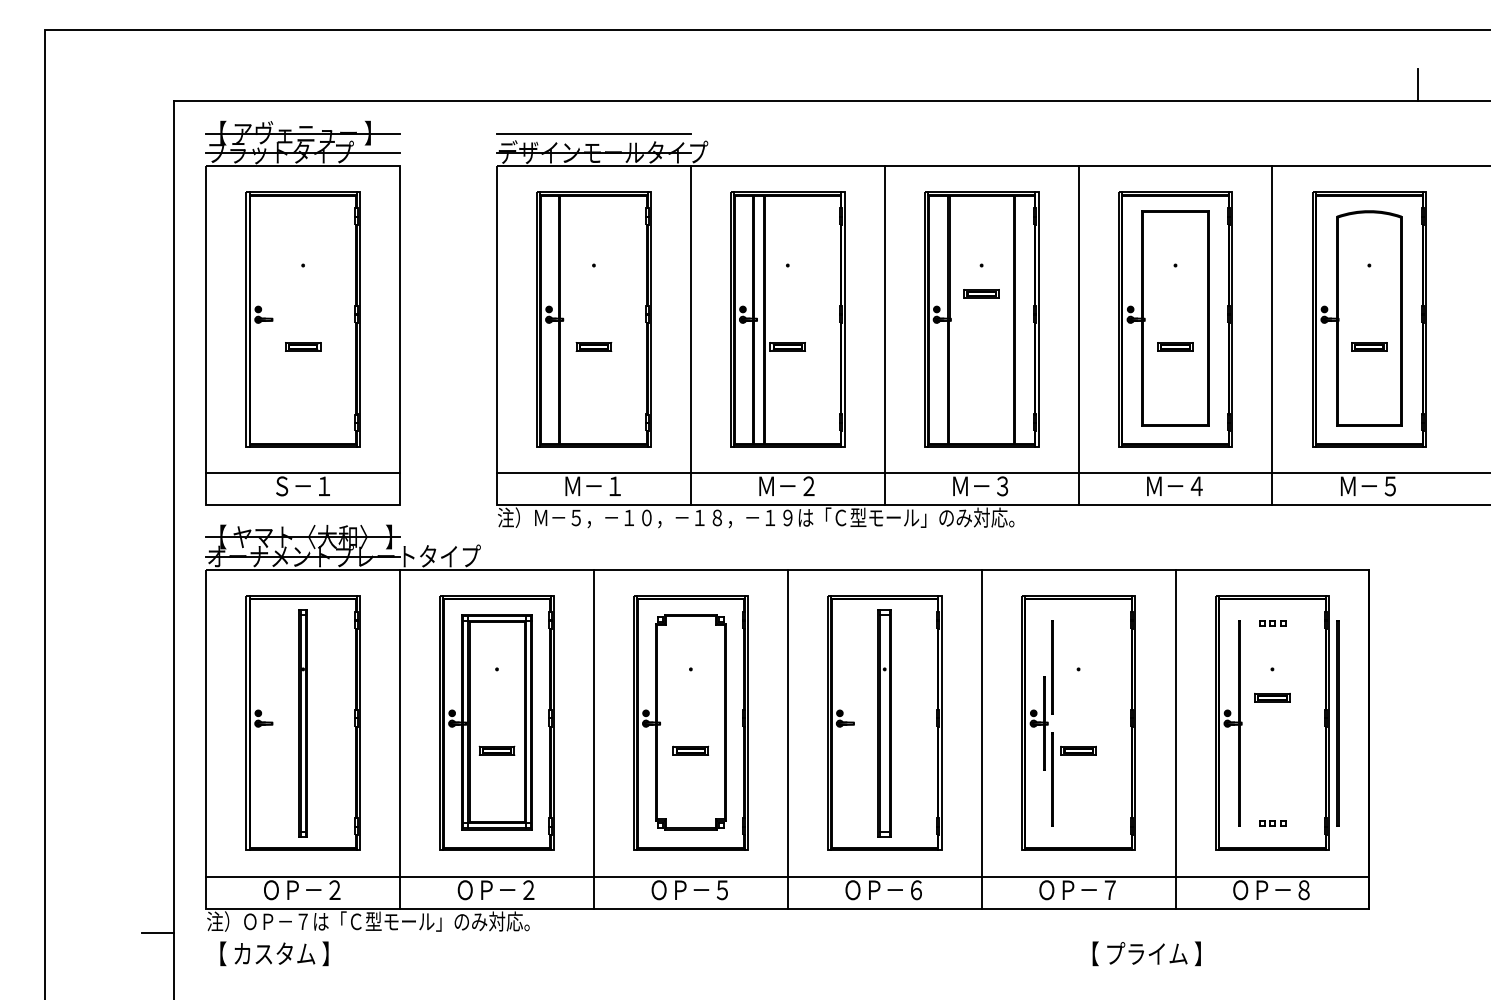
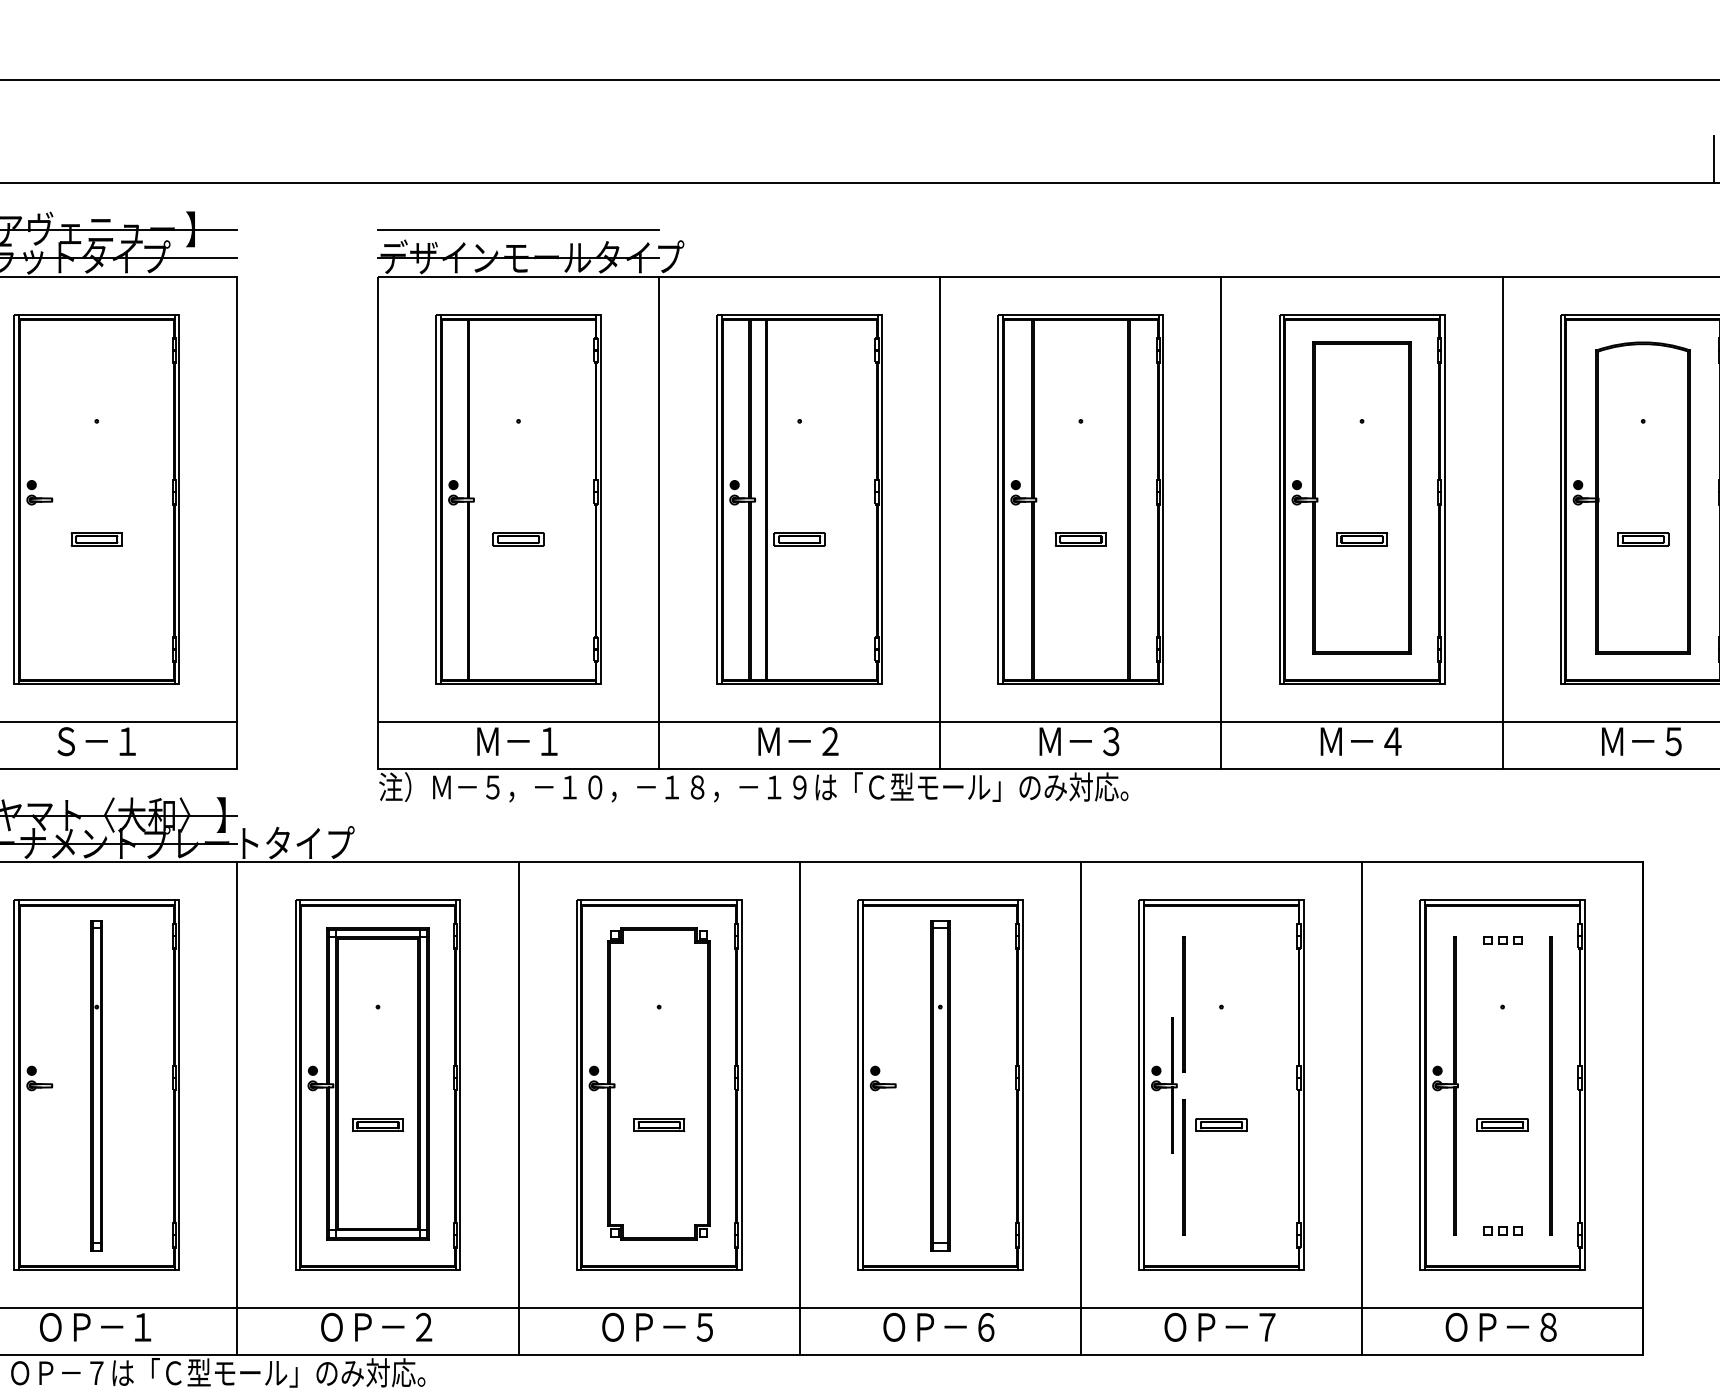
part: (981, 293) -> (1080, 538), moved
part: (1272, 697) -> (1502, 1124), moved
line: (1337, 723) -> (1550, 1085), moved
text: (334, 888) -> (142, 1324), ＯＰ－２ -> ＯＰ－１

